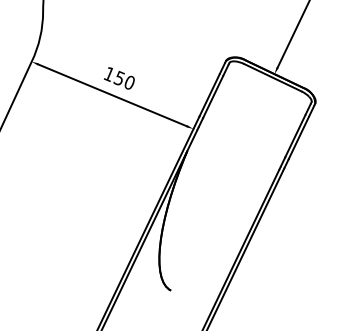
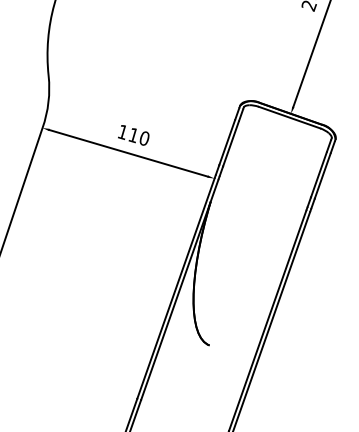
text: (119, 78) -> (133, 135), 150 -> 110

